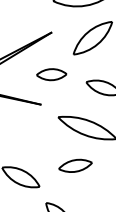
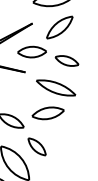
part: (50, 73) -> (31, 51), size x1.43
part: (74, 166) -> (47, 113), size x1.43

